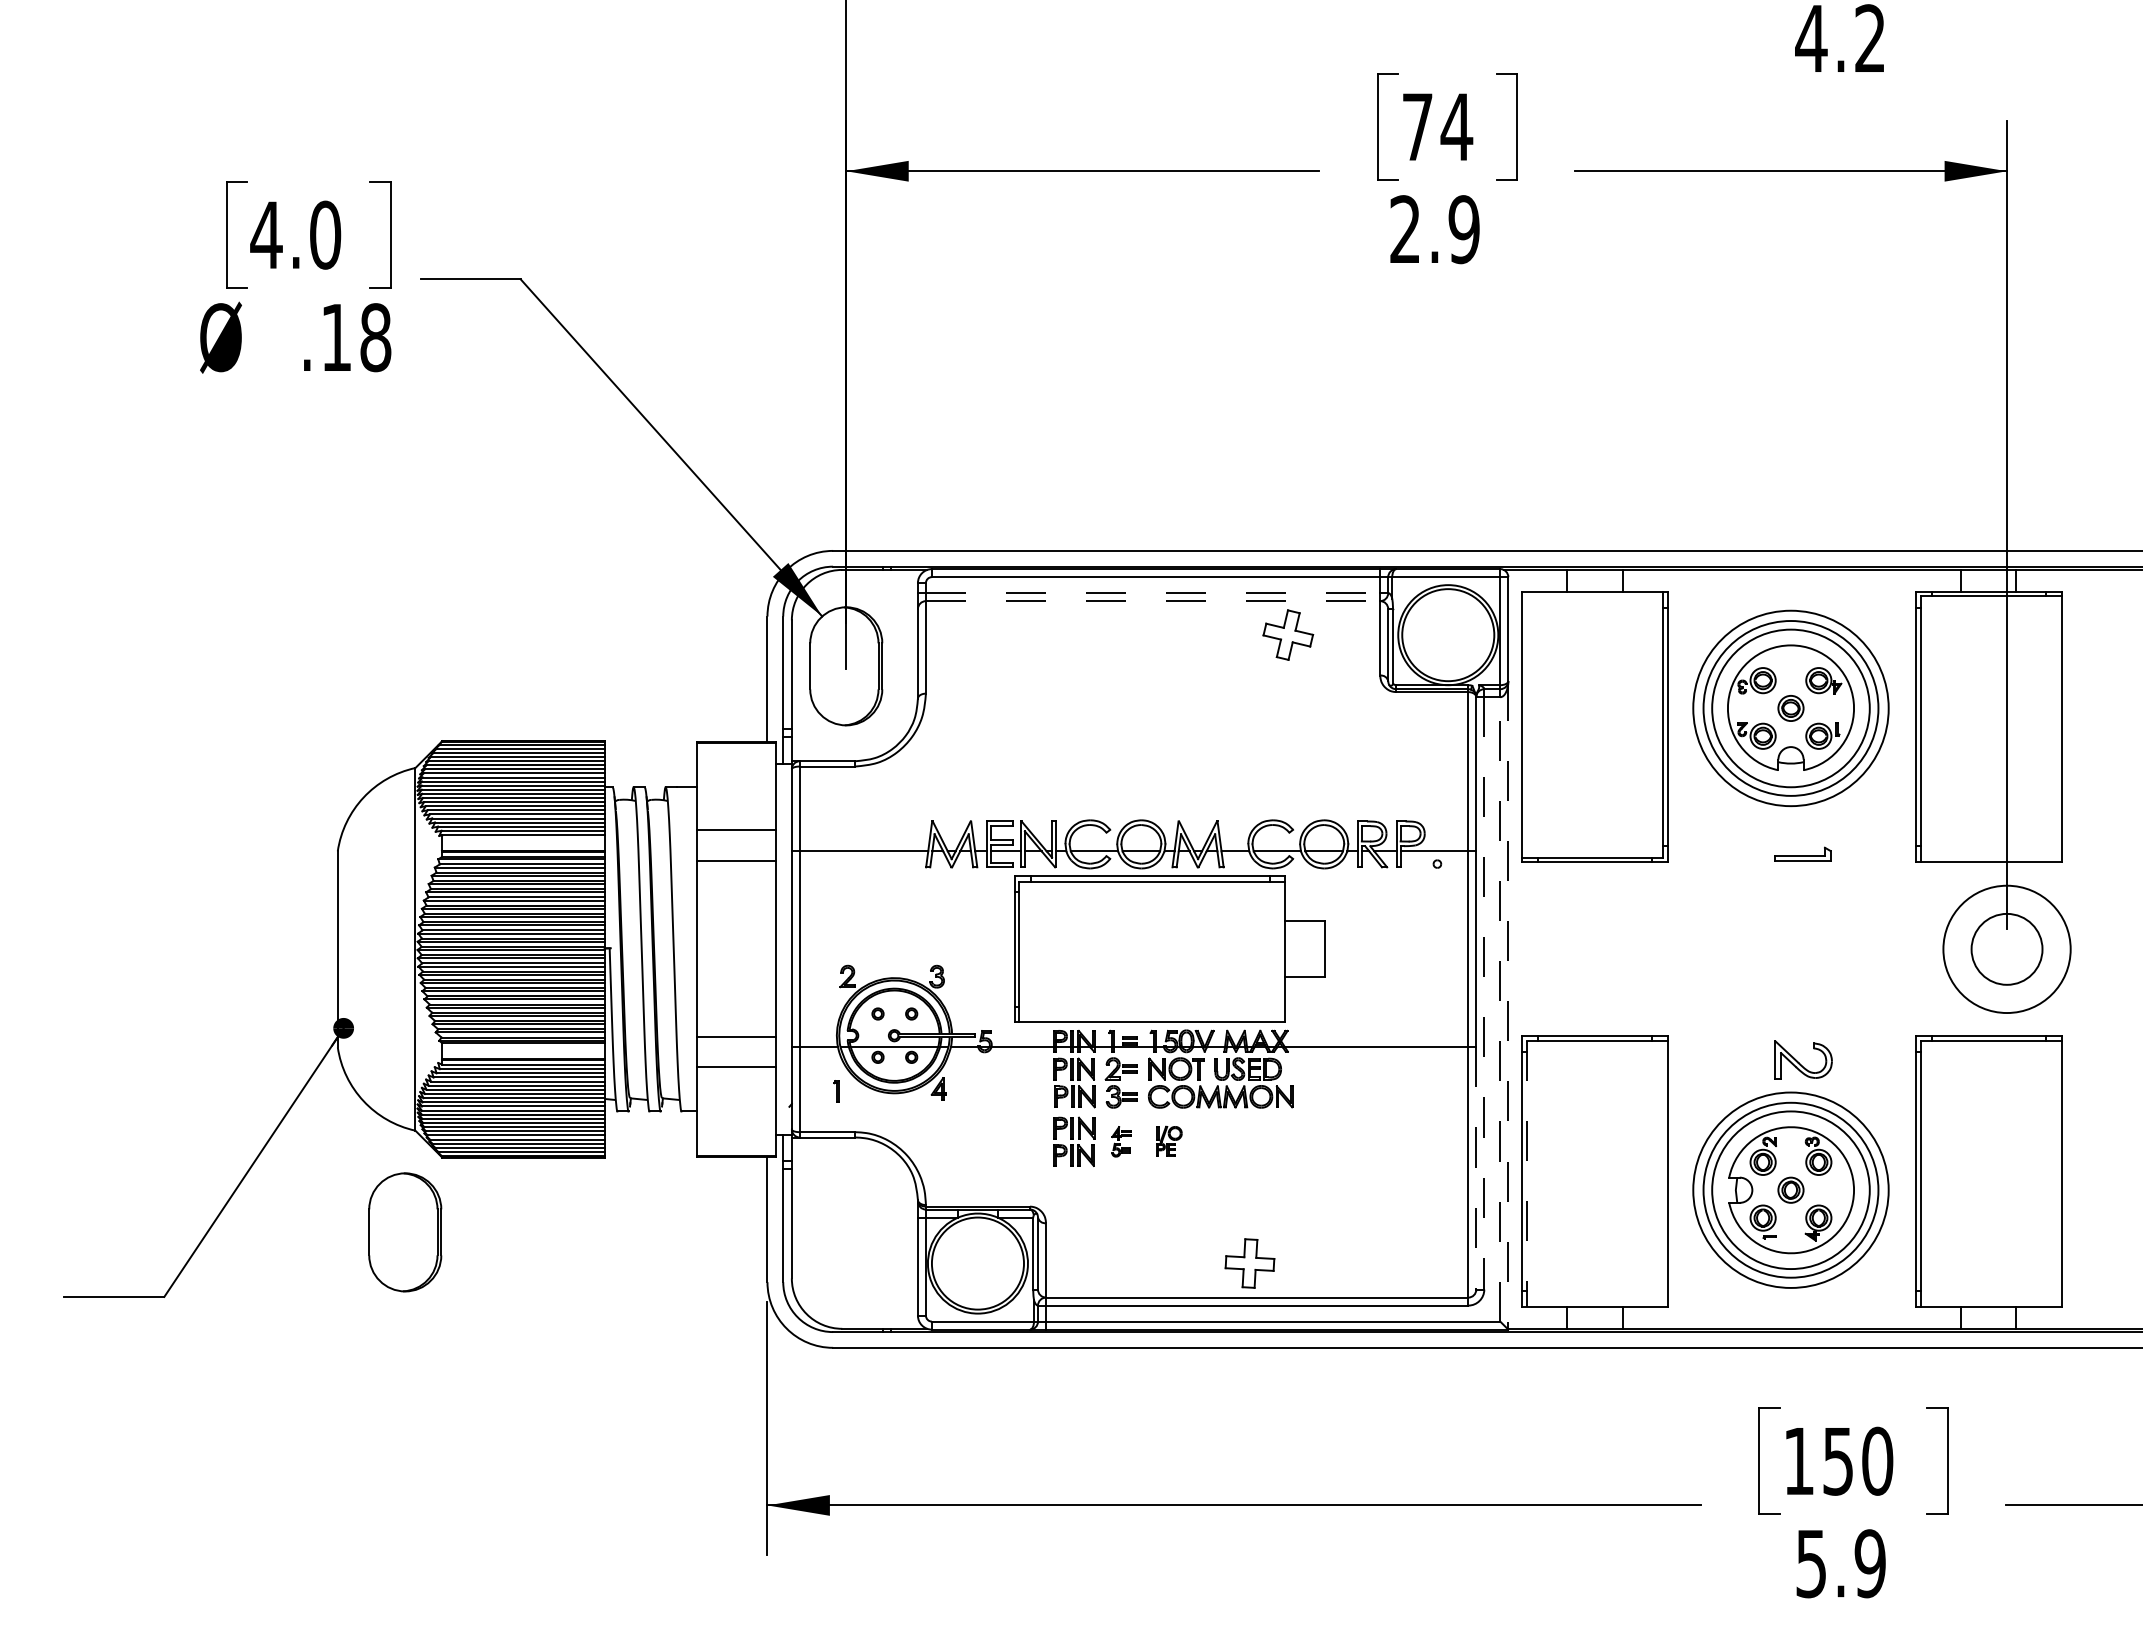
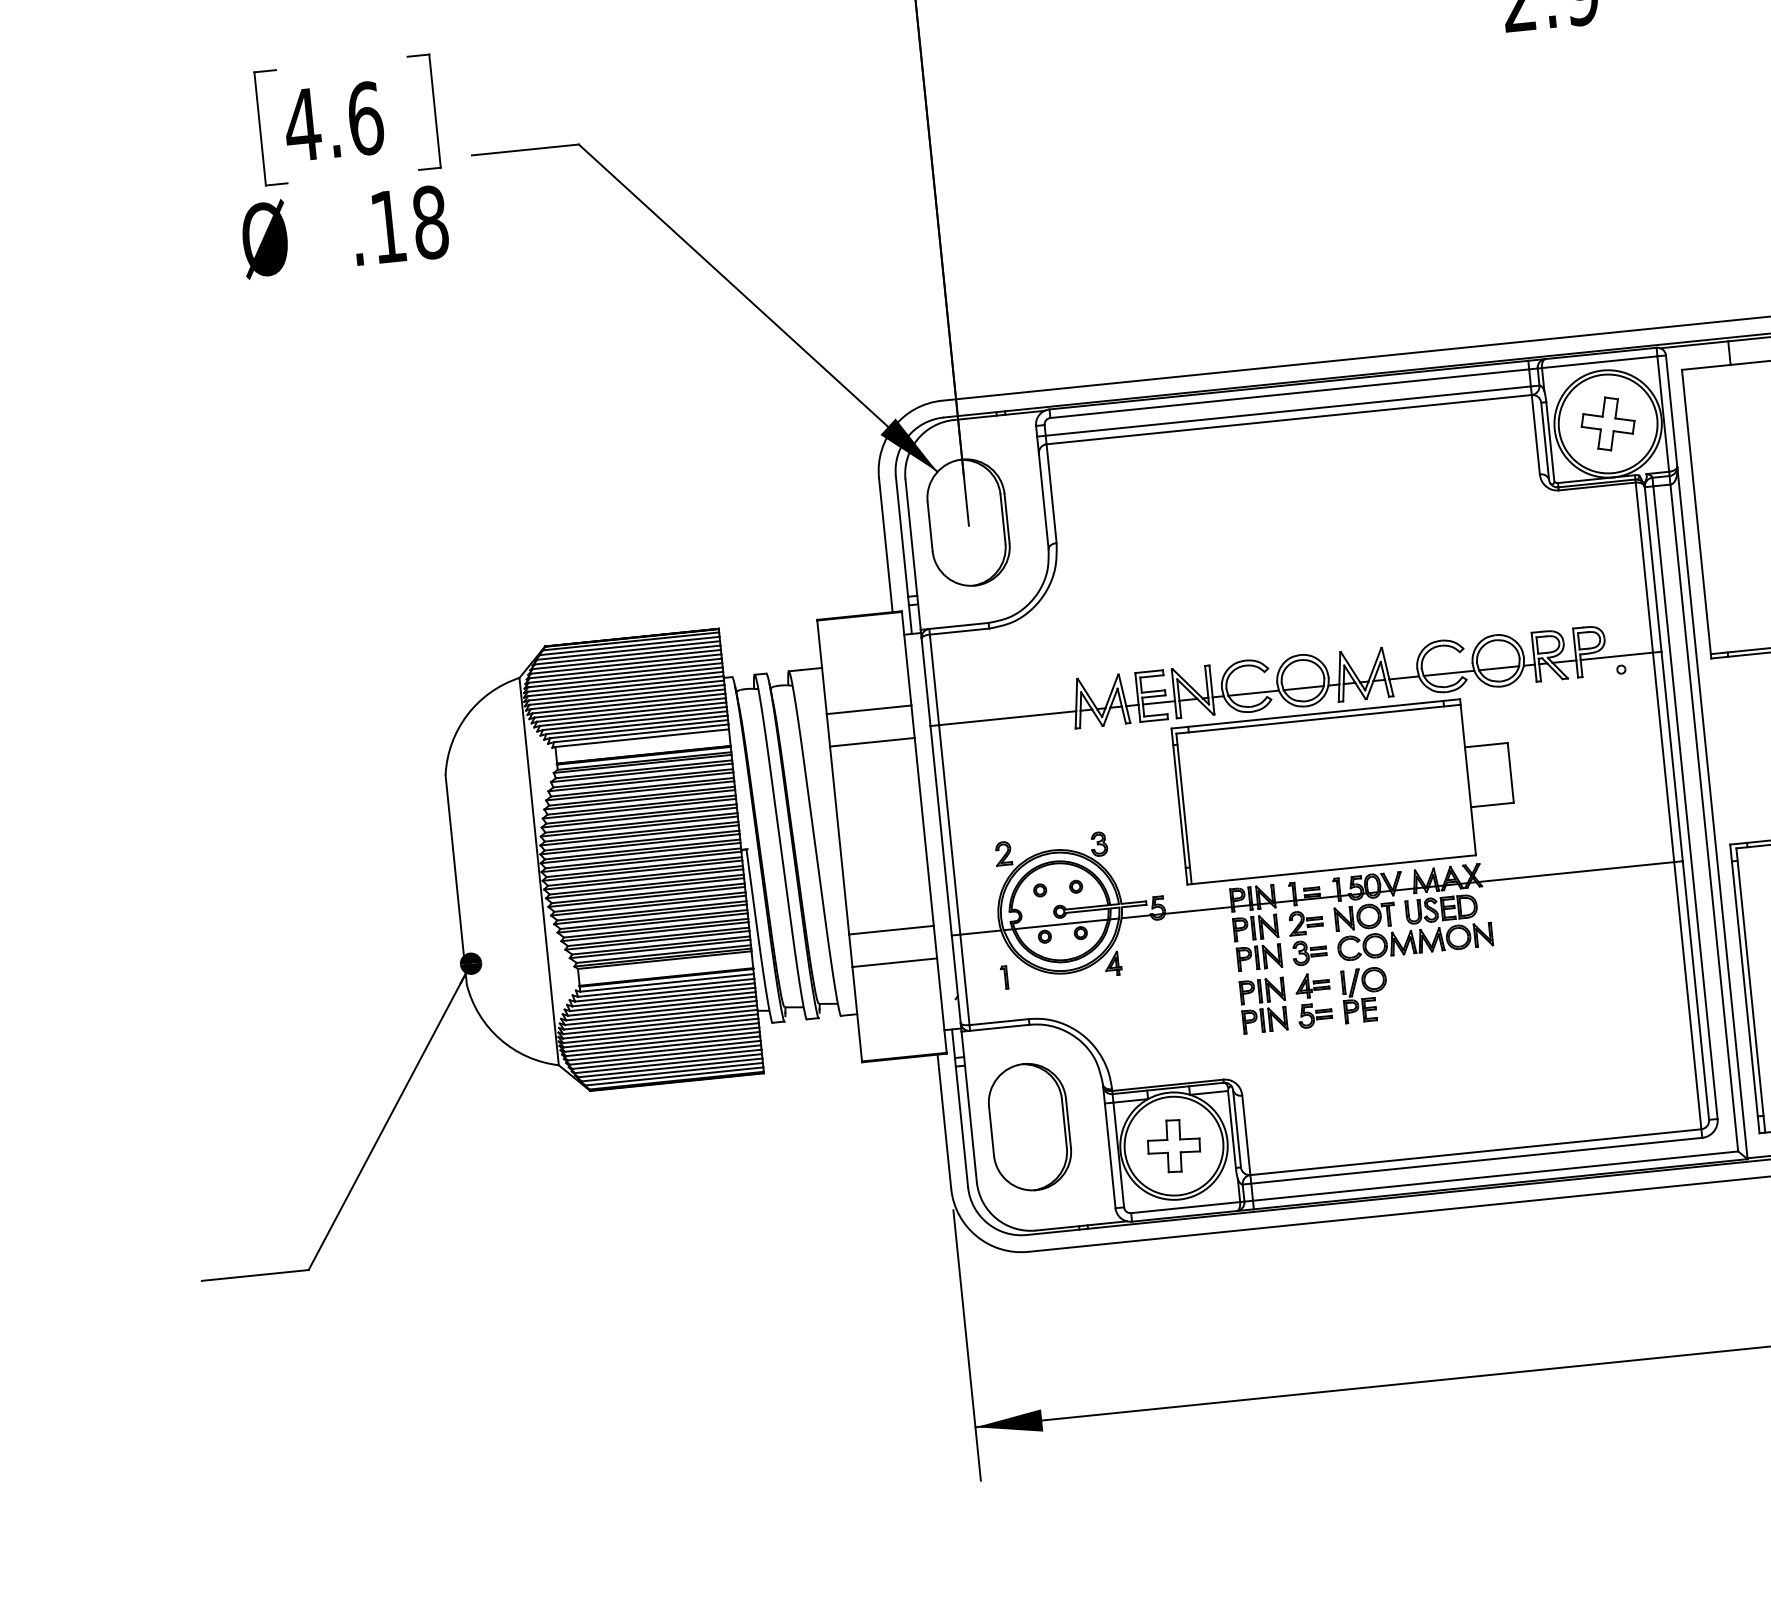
text: (325, 234) -> (365, 117), 4.0 -> 4.6
line: (1153, 593) -> (1288, 411), dashed -> solid
line: (1153, 601) -> (1289, 420), dashed -> solid
part: (1288, 634) -> (1608, 423), moved
line: (1484, 993) -> (1685, 802), dashed -> solid
line: (1508, 1005) -> (1712, 812), dashed -> solid
line: (1500, 1008) -> (1704, 817), dashed -> solid
part: (1121, 1141) -> (1314, 1000), size x1.67
part: (1169, 1141) -> (1365, 994), size x1.67
line: (1476, 1169) -> (1696, 991), dashed -> solid
line: (1527, 1174) -> (1751, 991), dashed -> solid
part: (405, 1232) -> (1030, 1127), moved
part: (1249, 1263) -> (1173, 1146), moved

